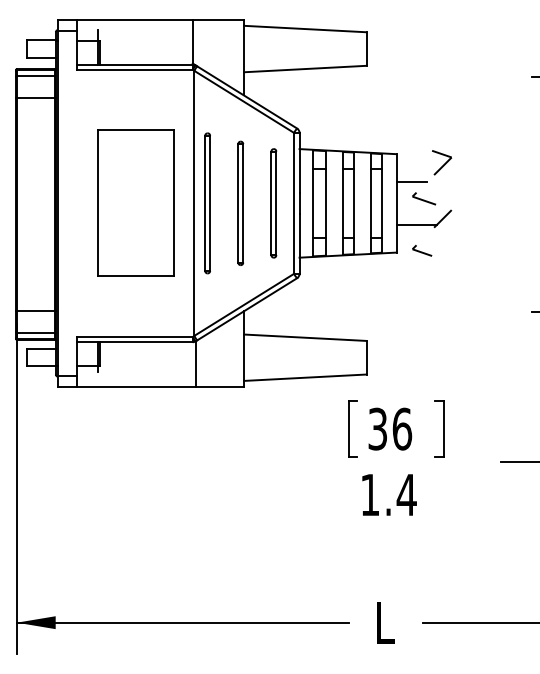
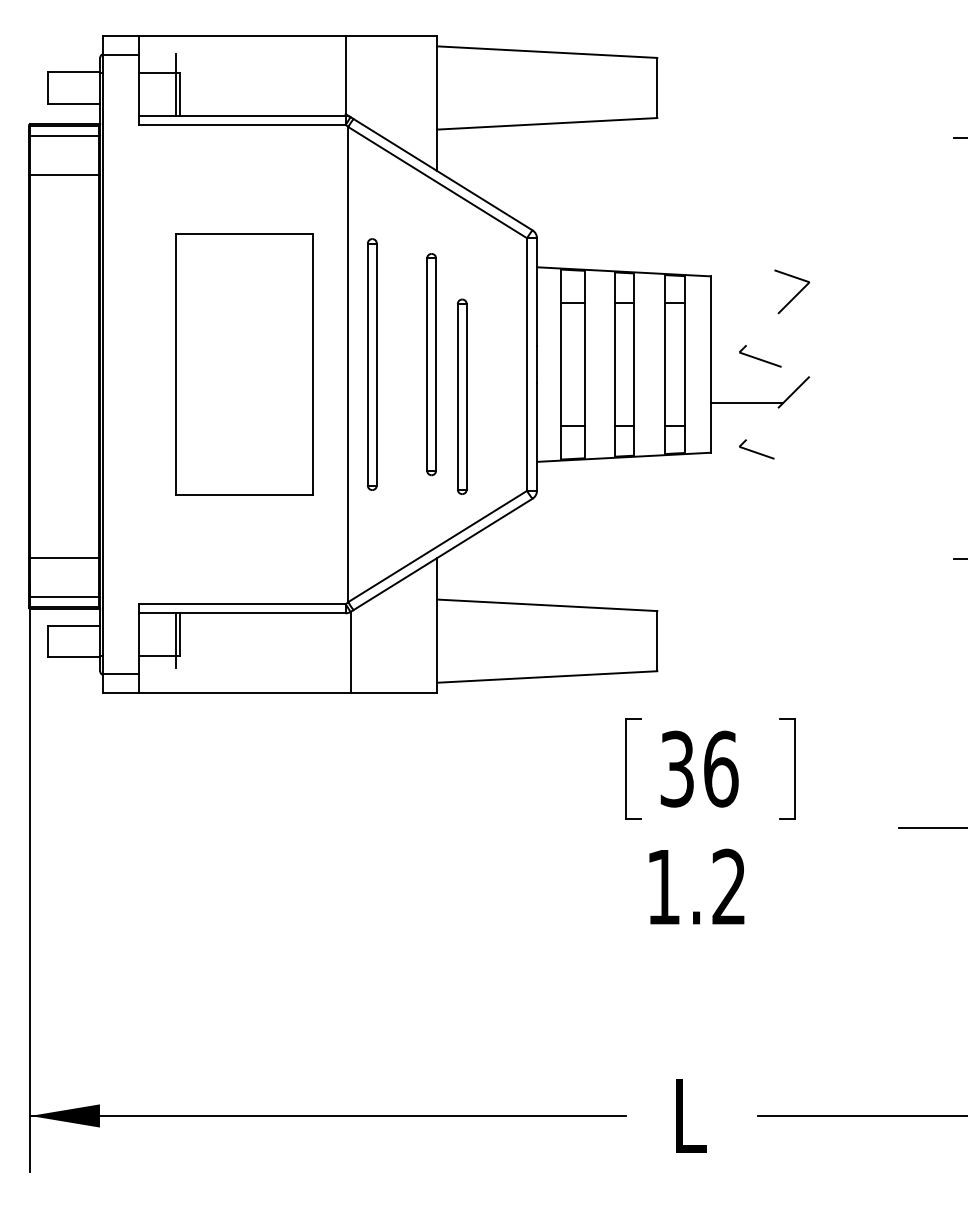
line: (411, 181) -> (737, 325), removed
part: (273, 203) -> (461, 397), moved
text: (406, 494) -> (728, 886), 1.4 -> 1.2

